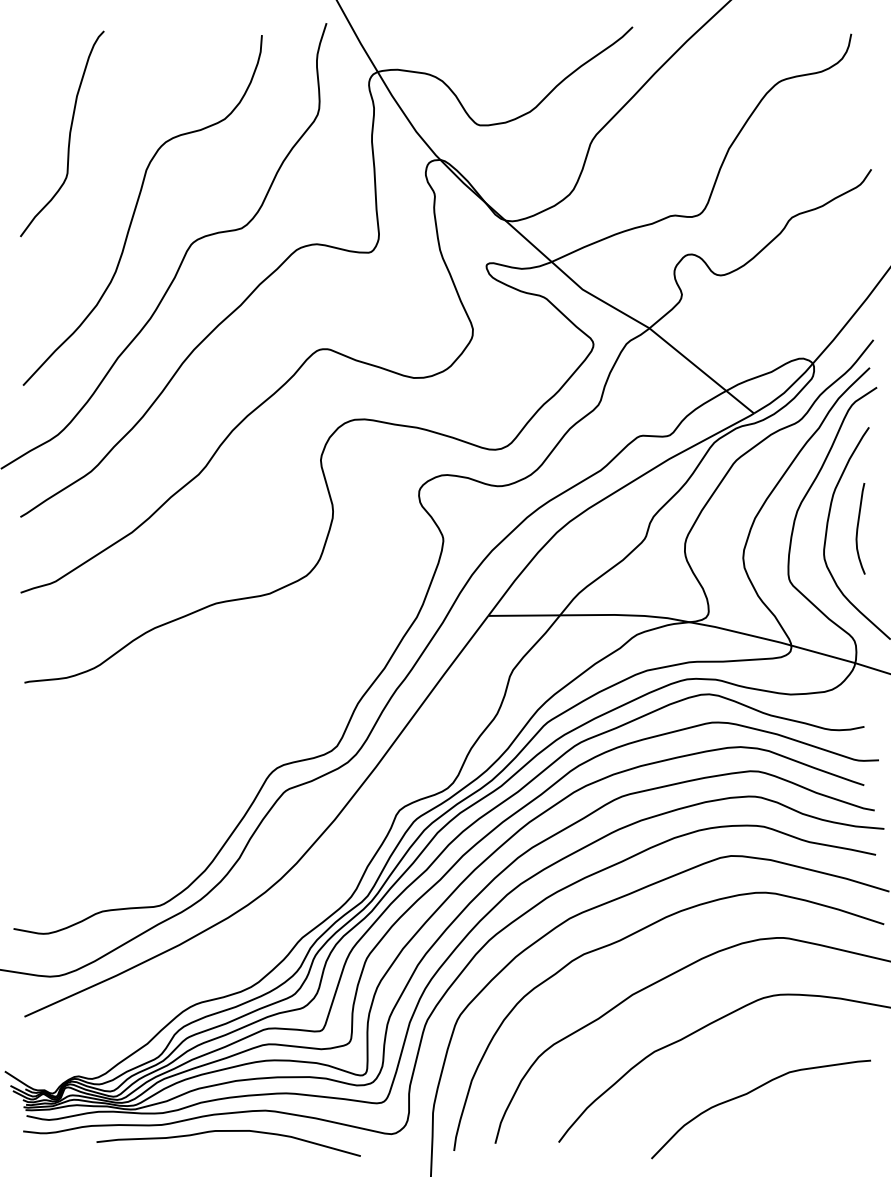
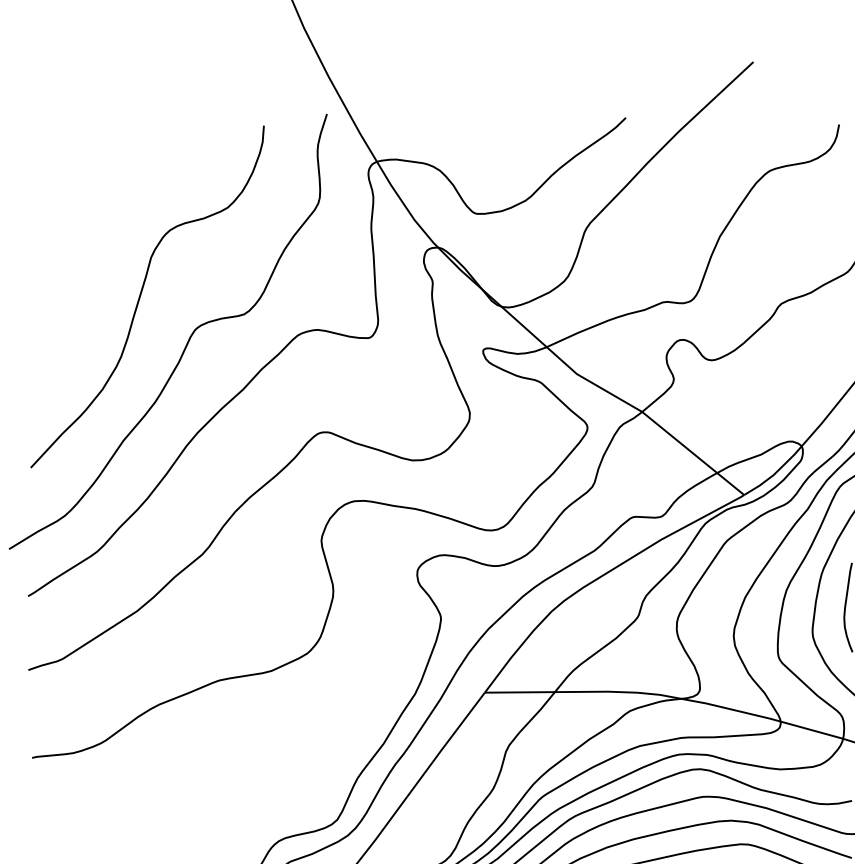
curve: (69, 133) -> (76, 221), removed

